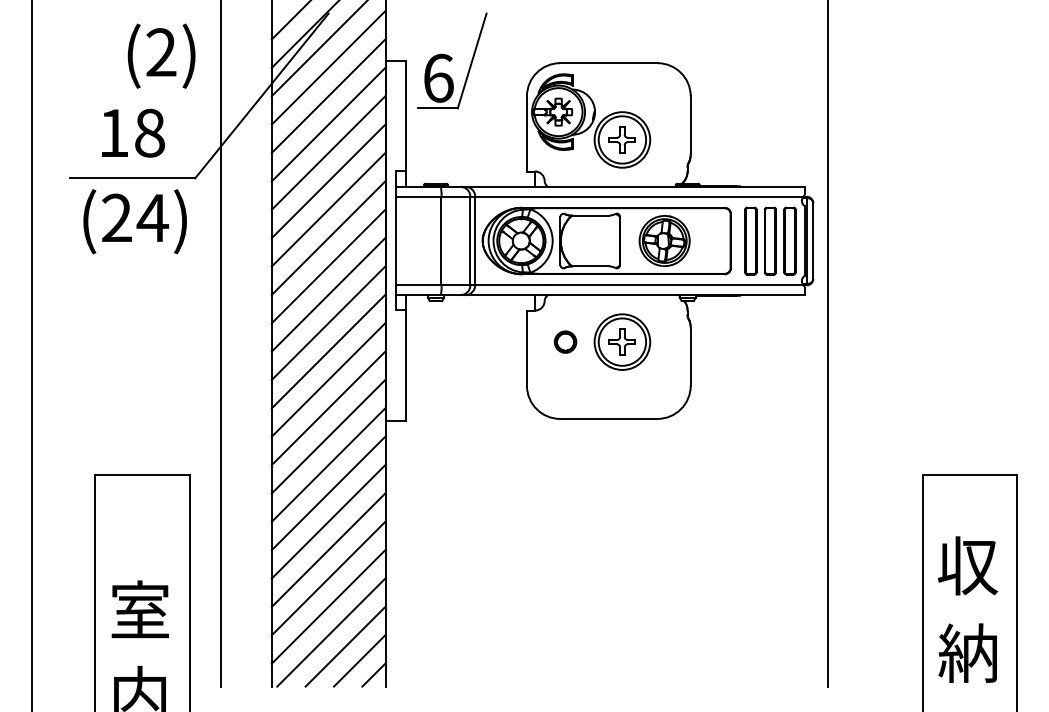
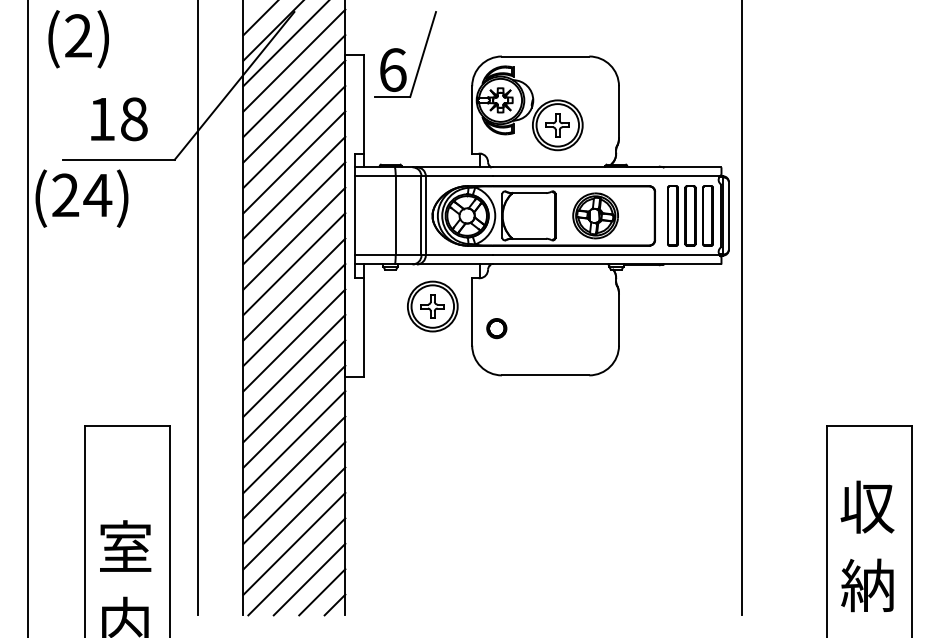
text: (161, 56) -> (78, 39), moved
text: (134, 221) -> (81, 198), moved
part: (565, 342) -> (496, 328), moved
part: (622, 342) -> (432, 306), moved

